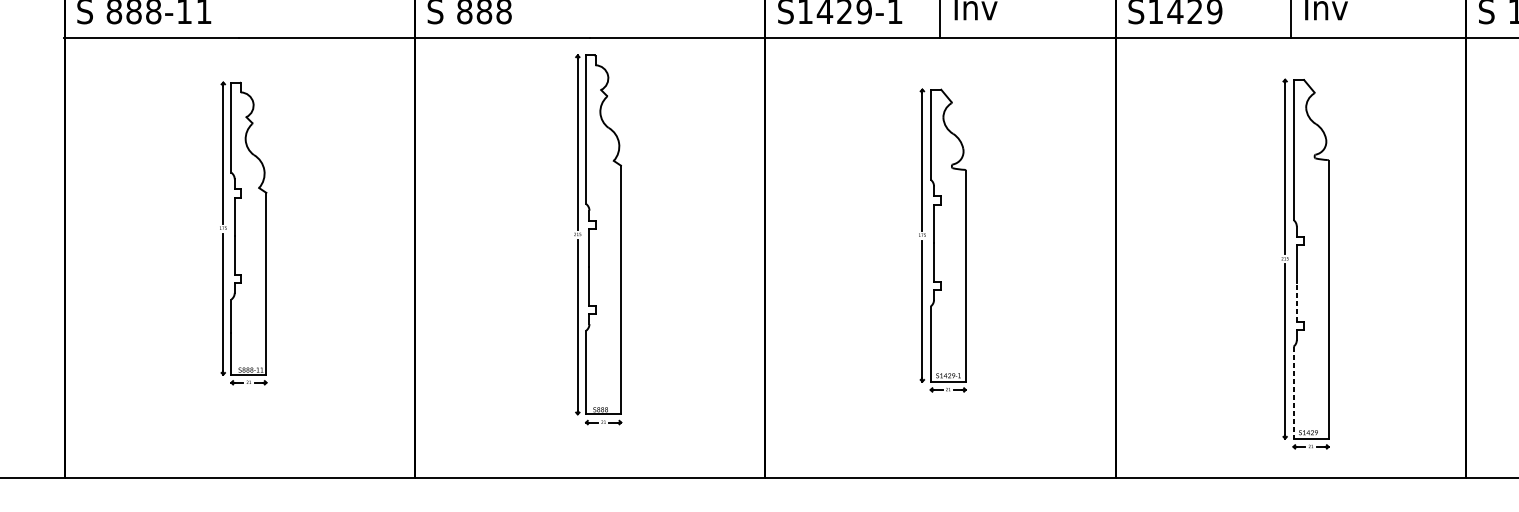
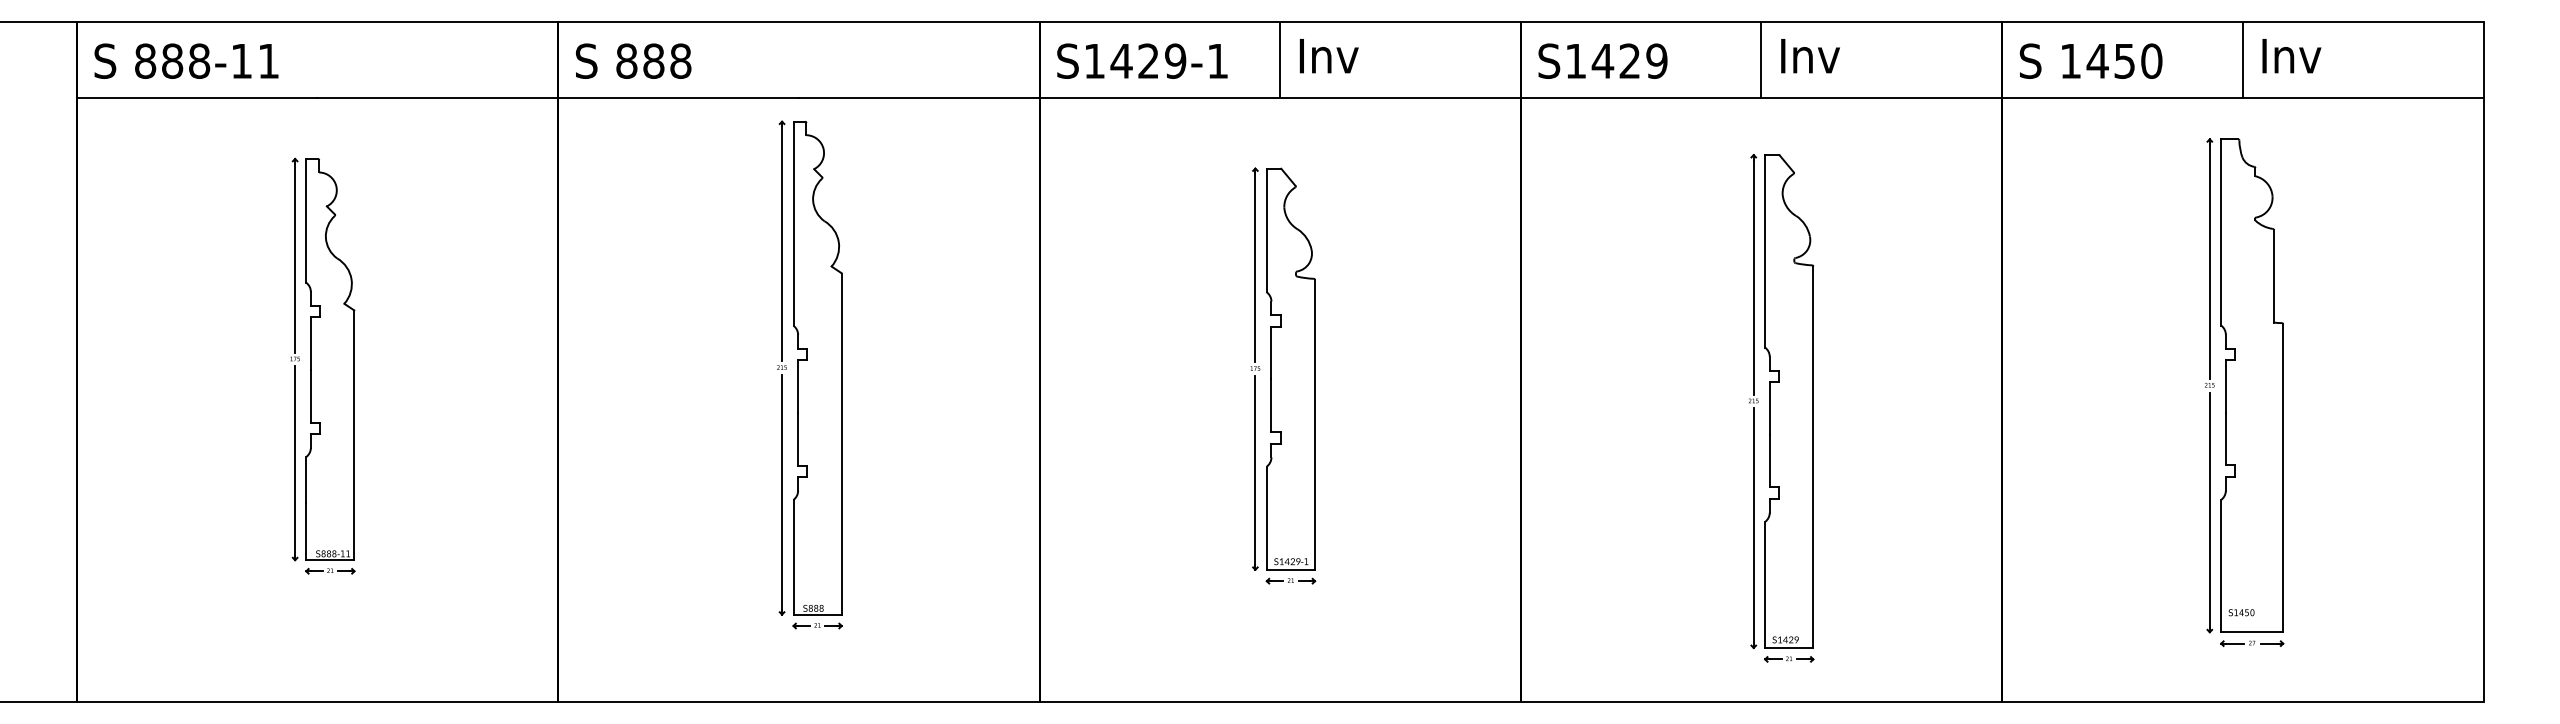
line: (1296, 302) -> (1769, 460), dashed -> solid
line: (1293, 393) -> (1765, 585), dashed -> solid

